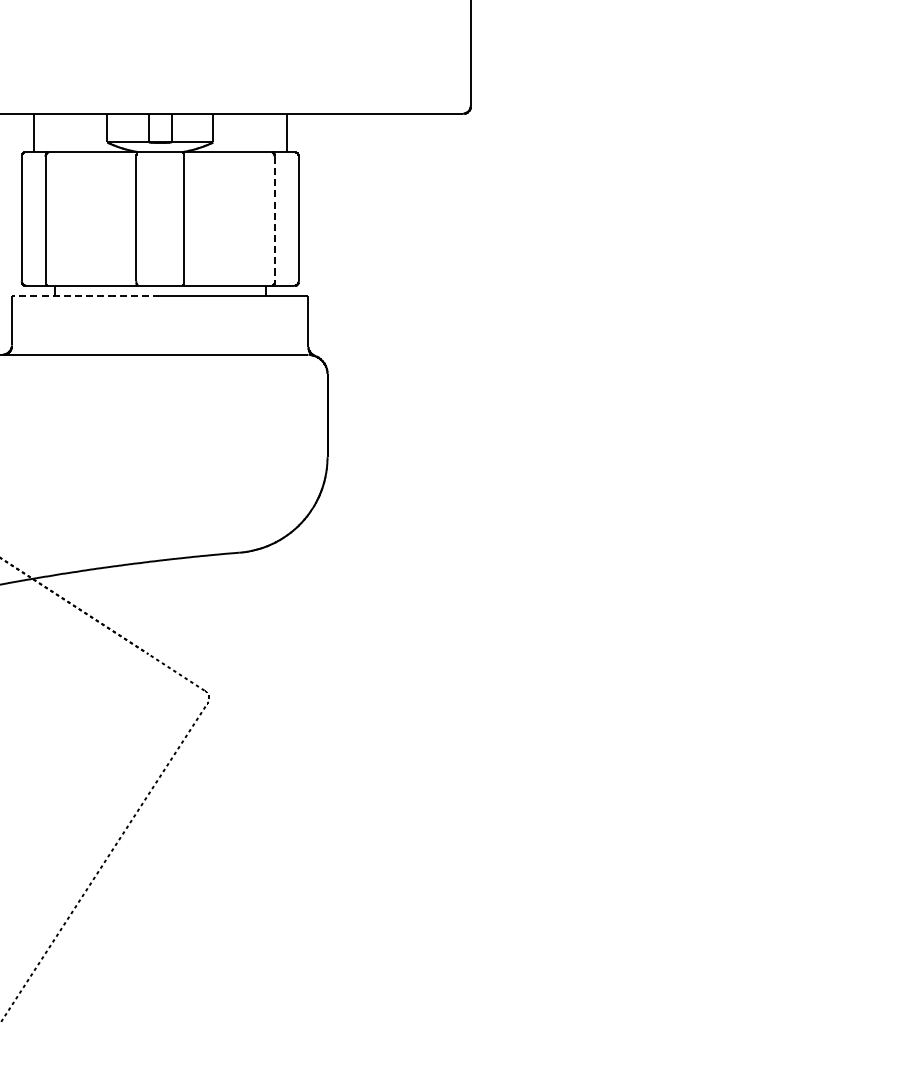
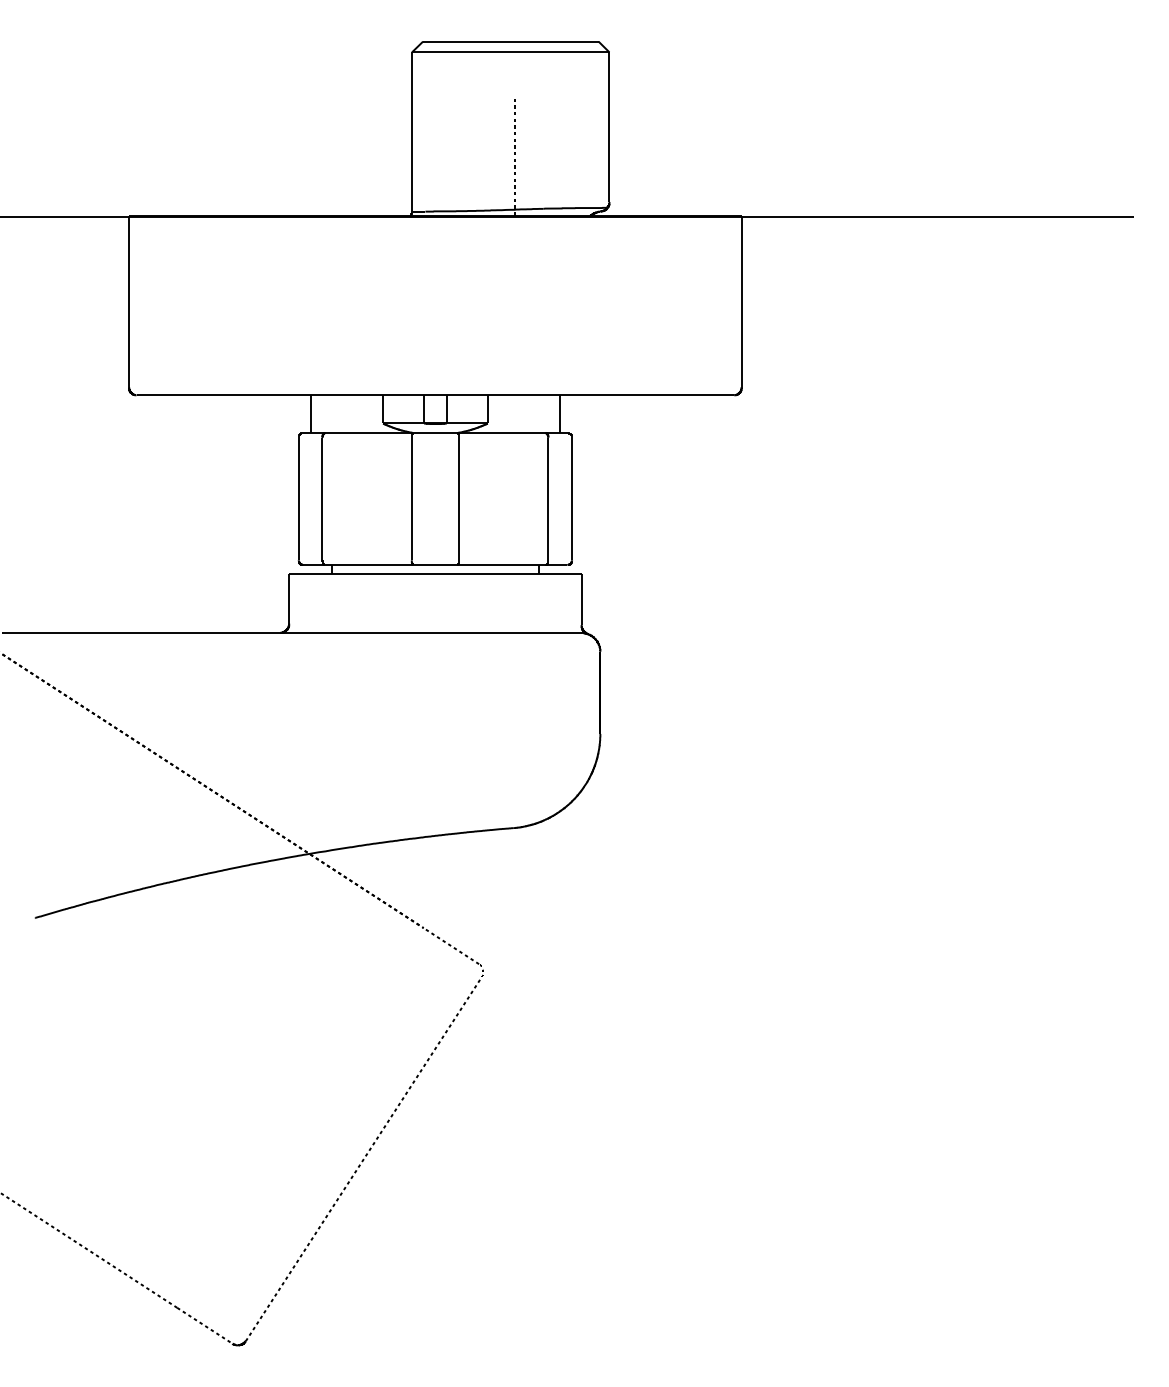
line: (274, 219) -> (548, 499), dashed -> solid
line: (85, 295) -> (361, 574), dashed -> solid

